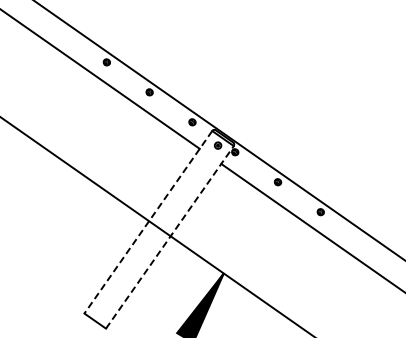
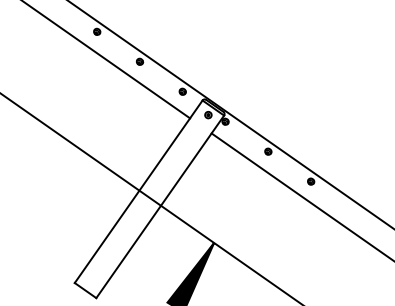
line: (148, 222) -> (138, 191), dashed -> solid
line: (170, 236) -> (160, 205), dashed -> solid

